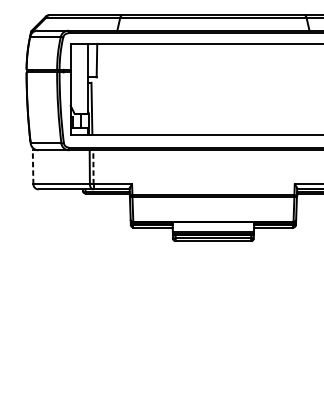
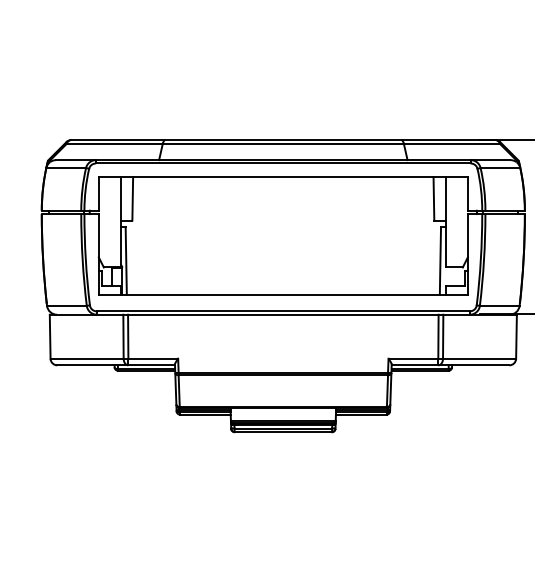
line: (33, 167) -> (50, 336), dashed -> solid
line: (93, 167) -> (128, 336), dashed -> solid

